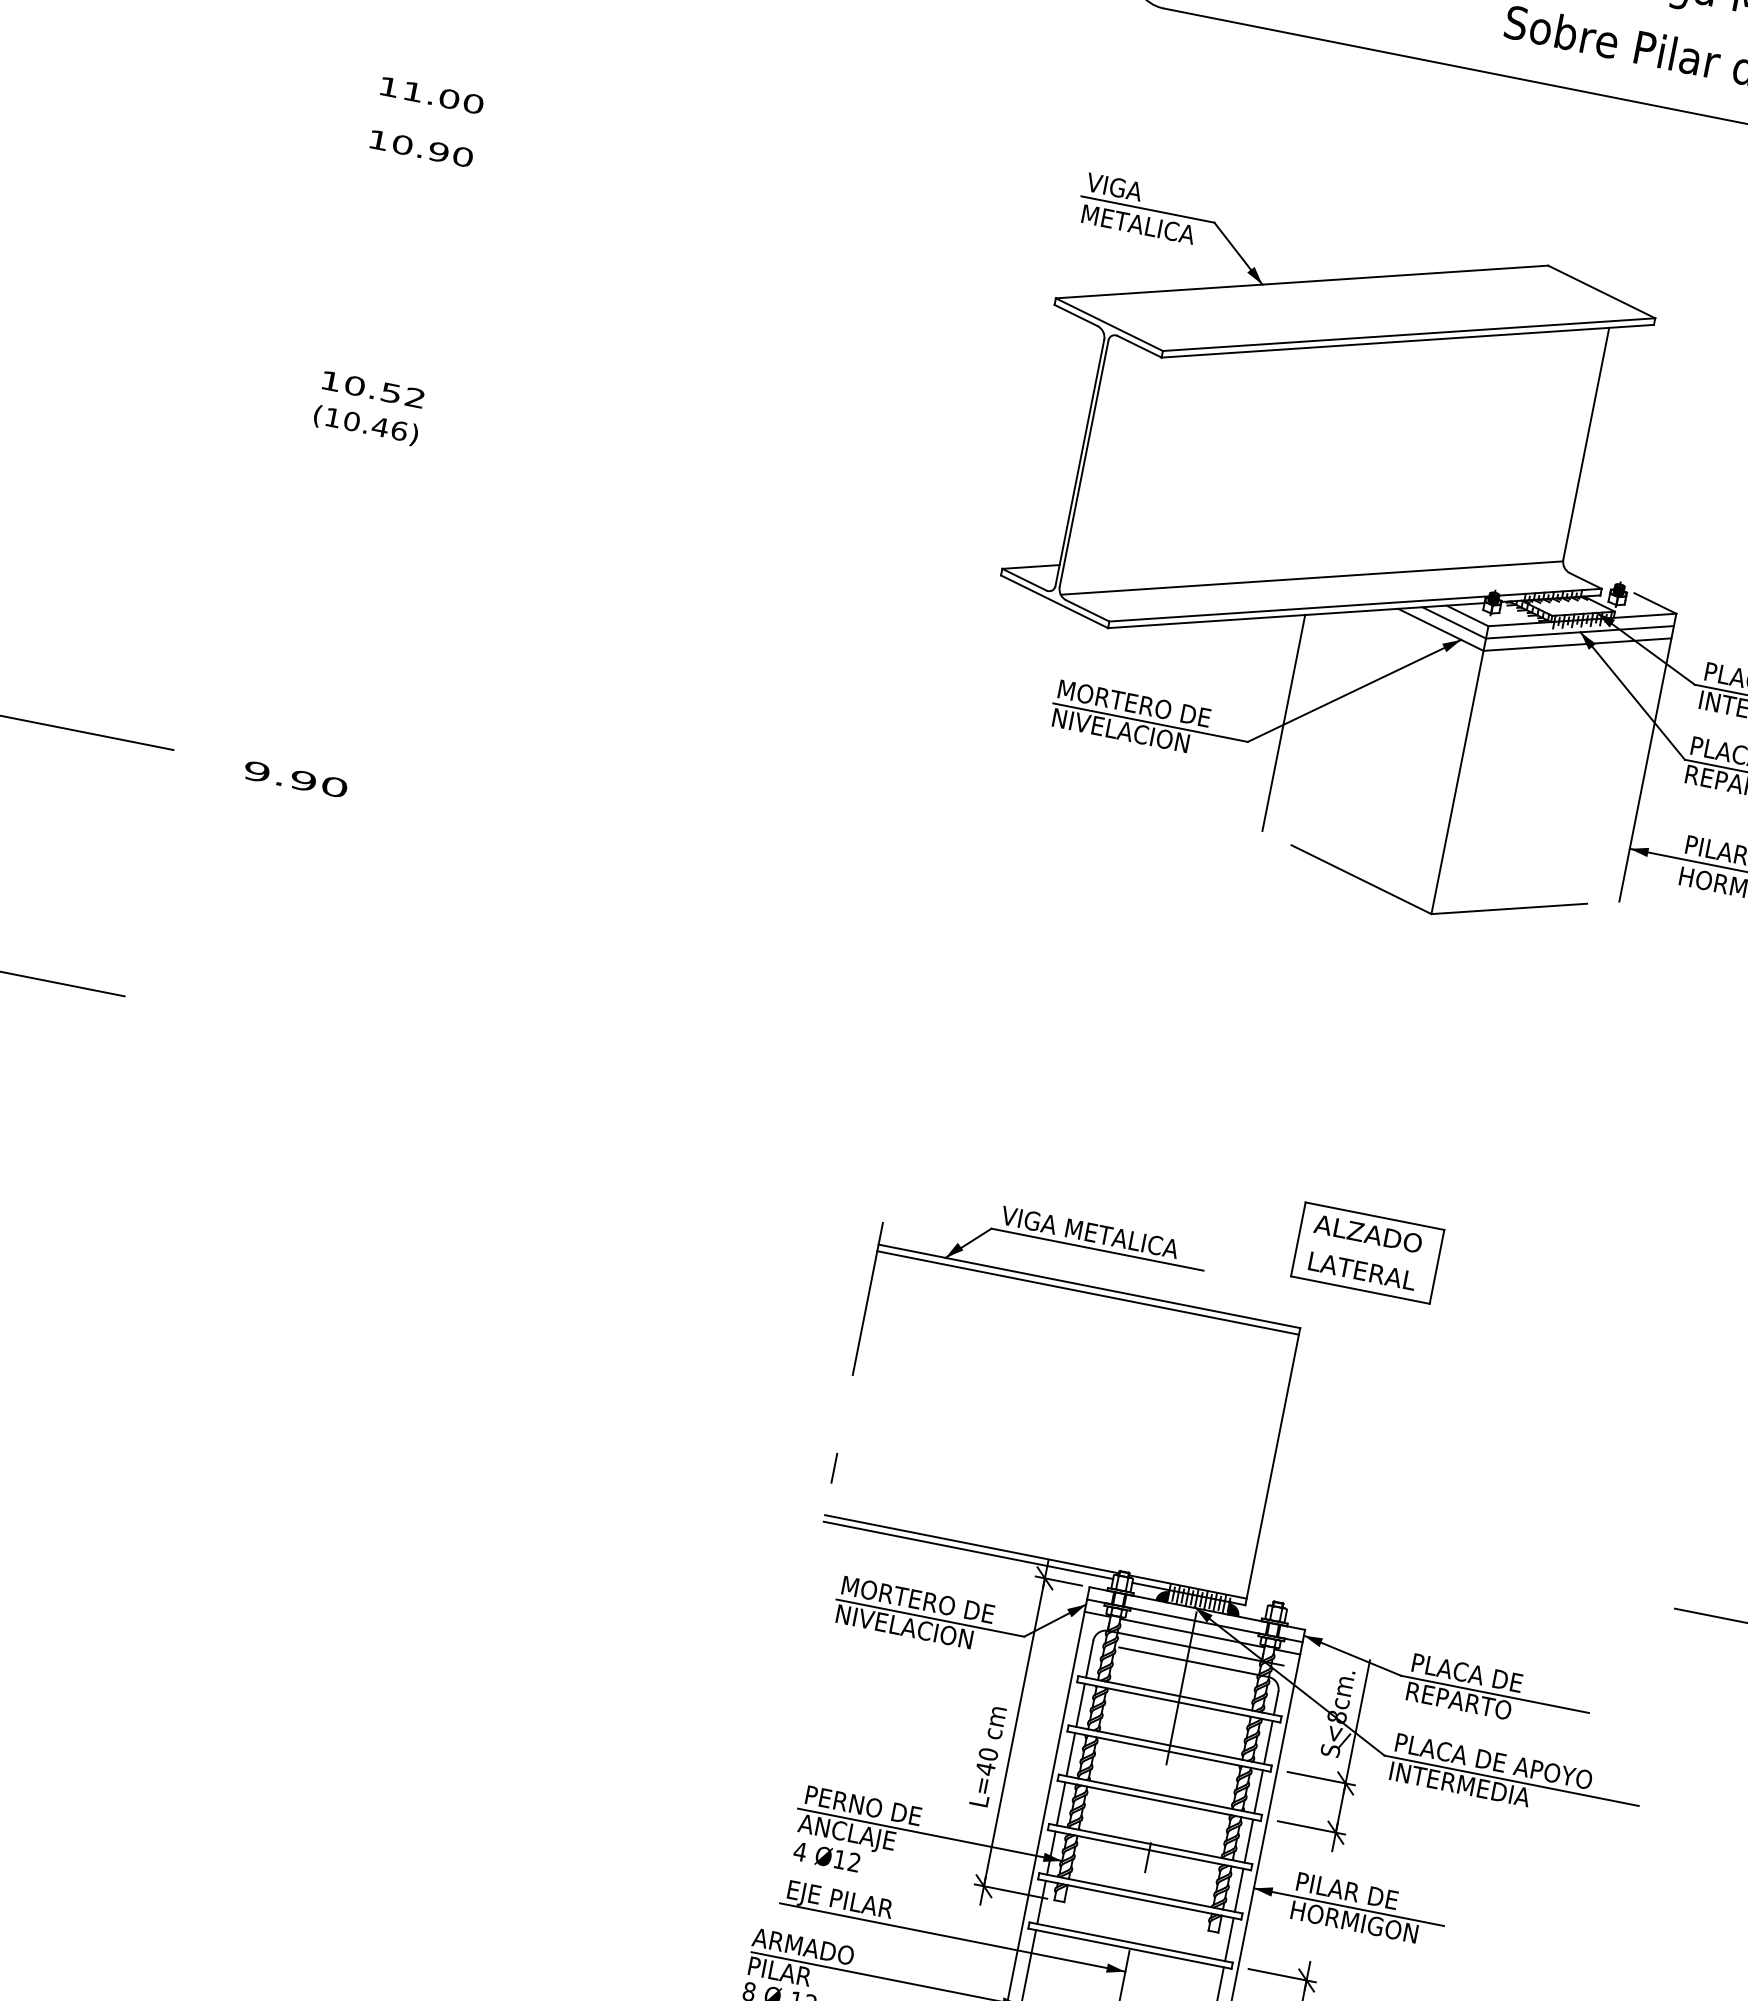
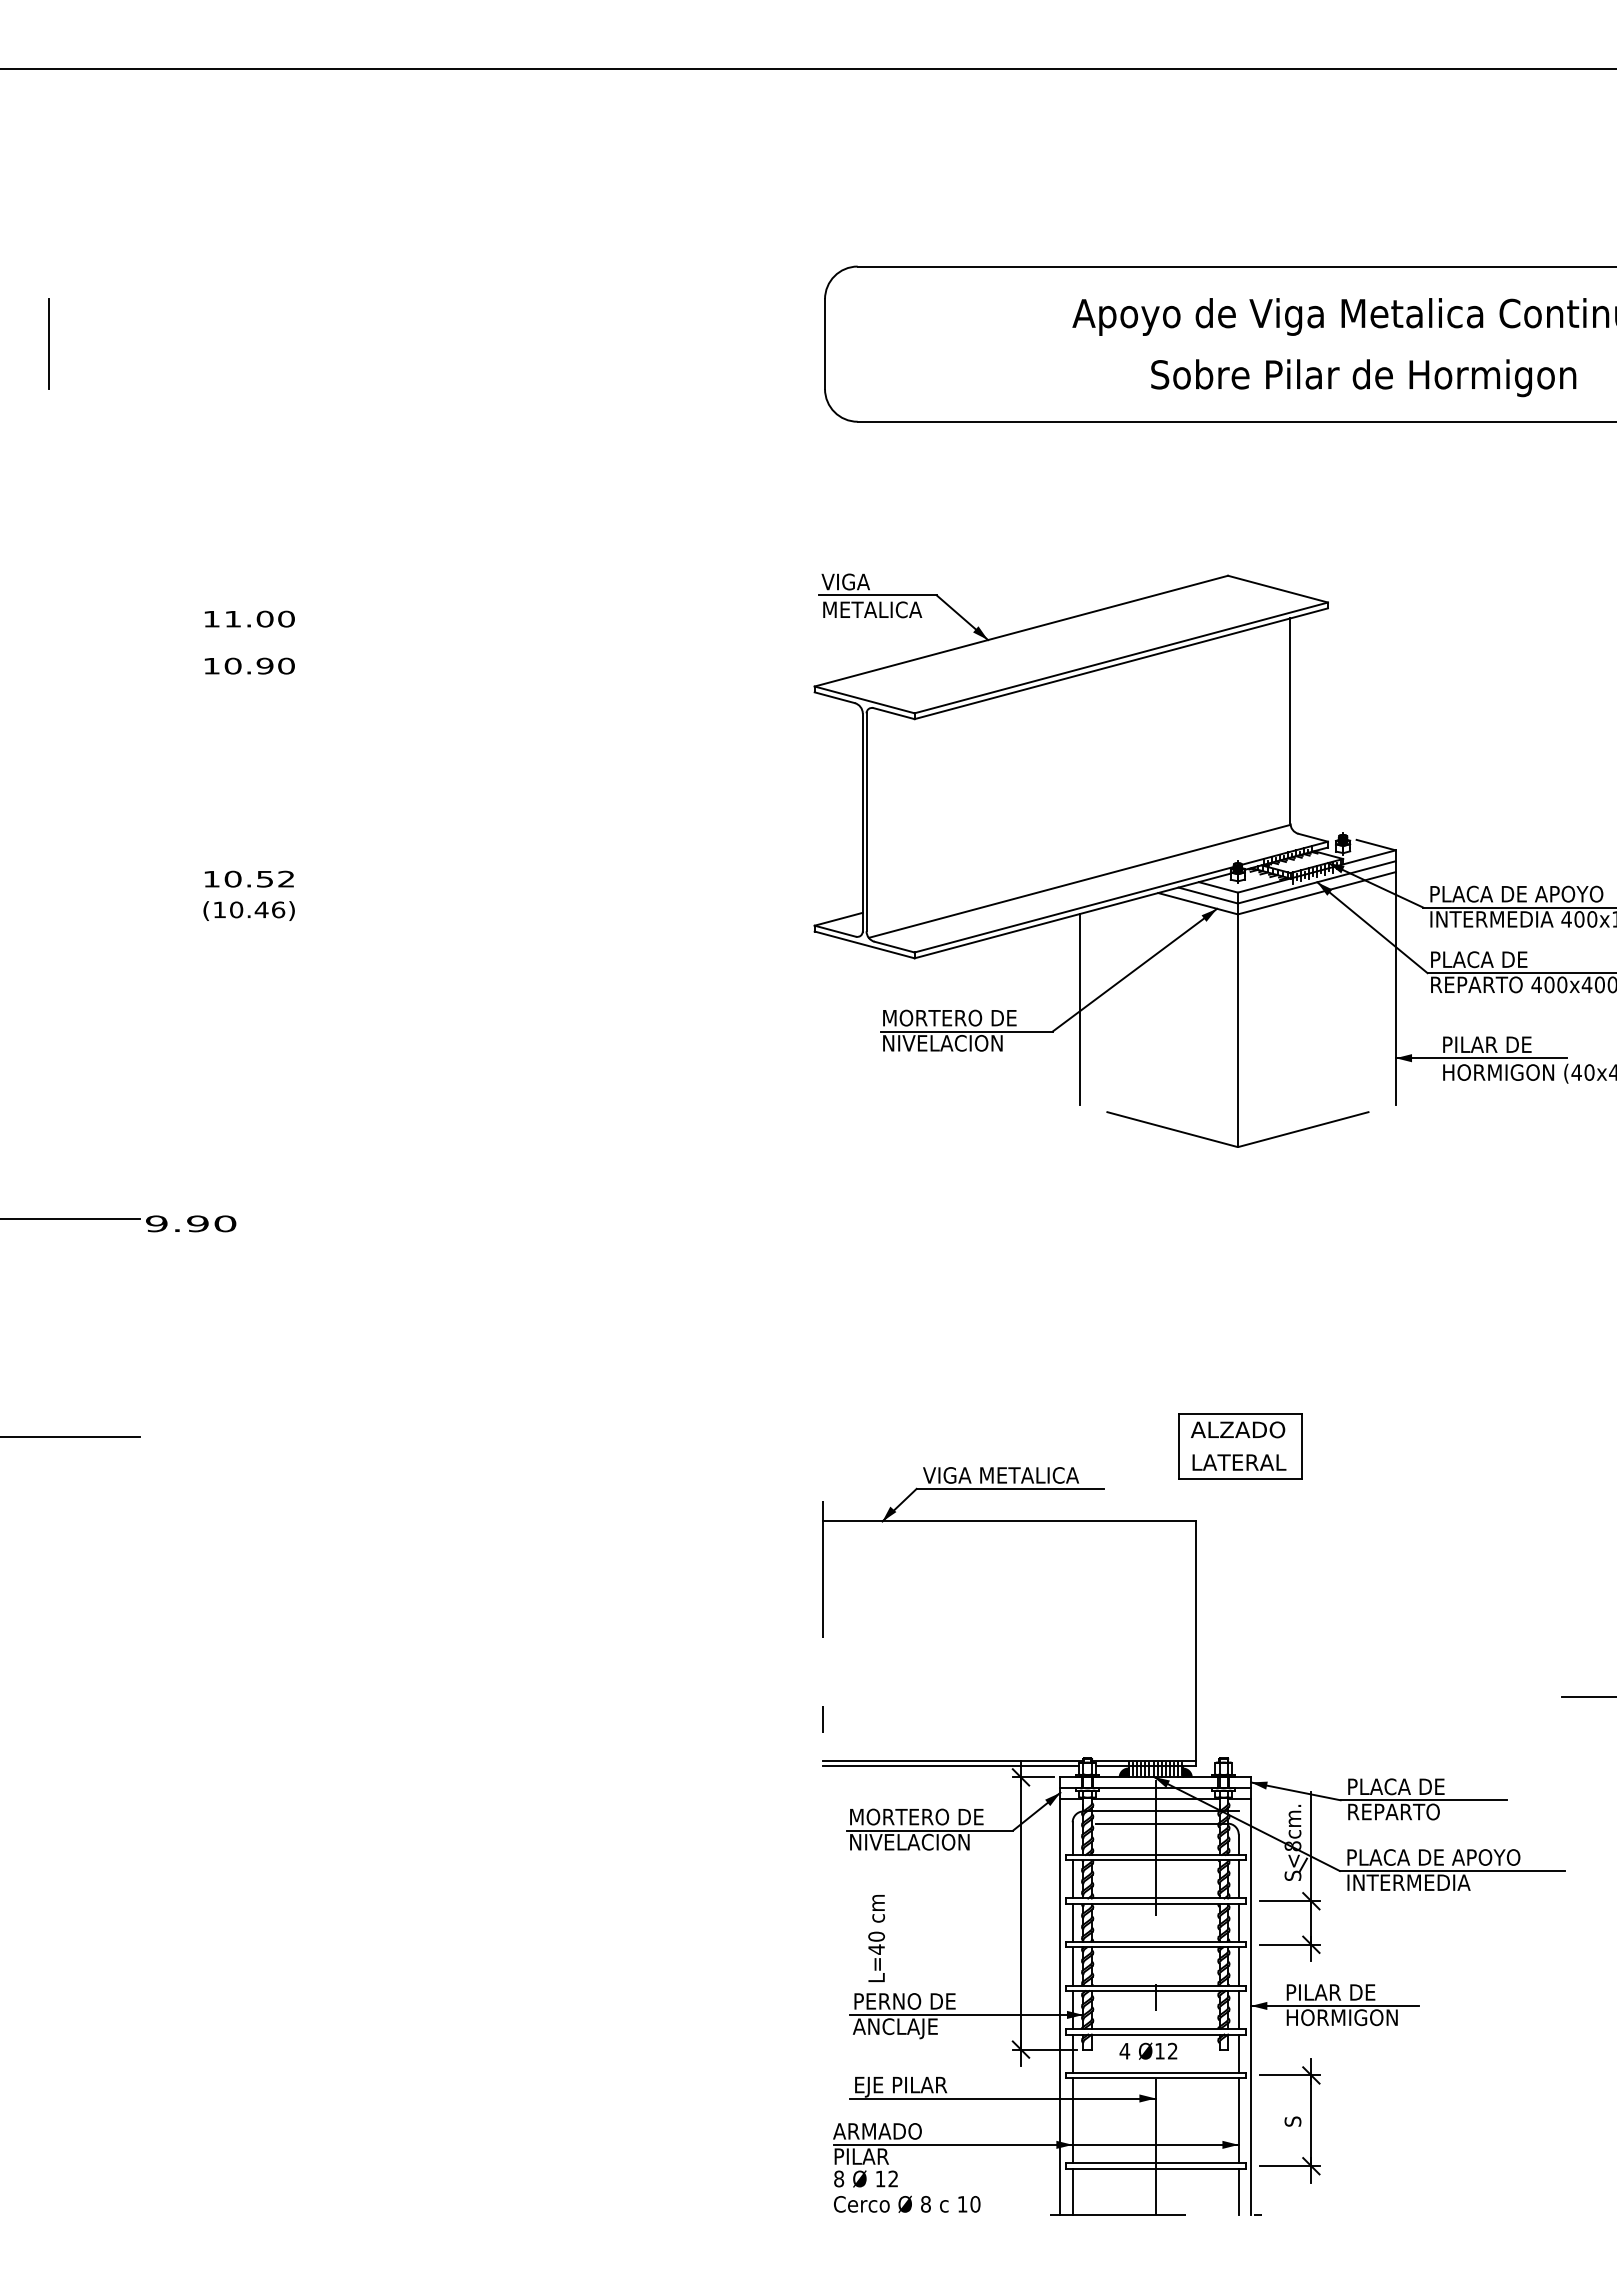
text: (296, 779) -> (191, 1223), moved
line: (1087, 1293) -> (1009, 1527), removed
text: (987, 1756) -> (876, 1938), moved
text: (827, 1856) -> (1148, 2050), moved

